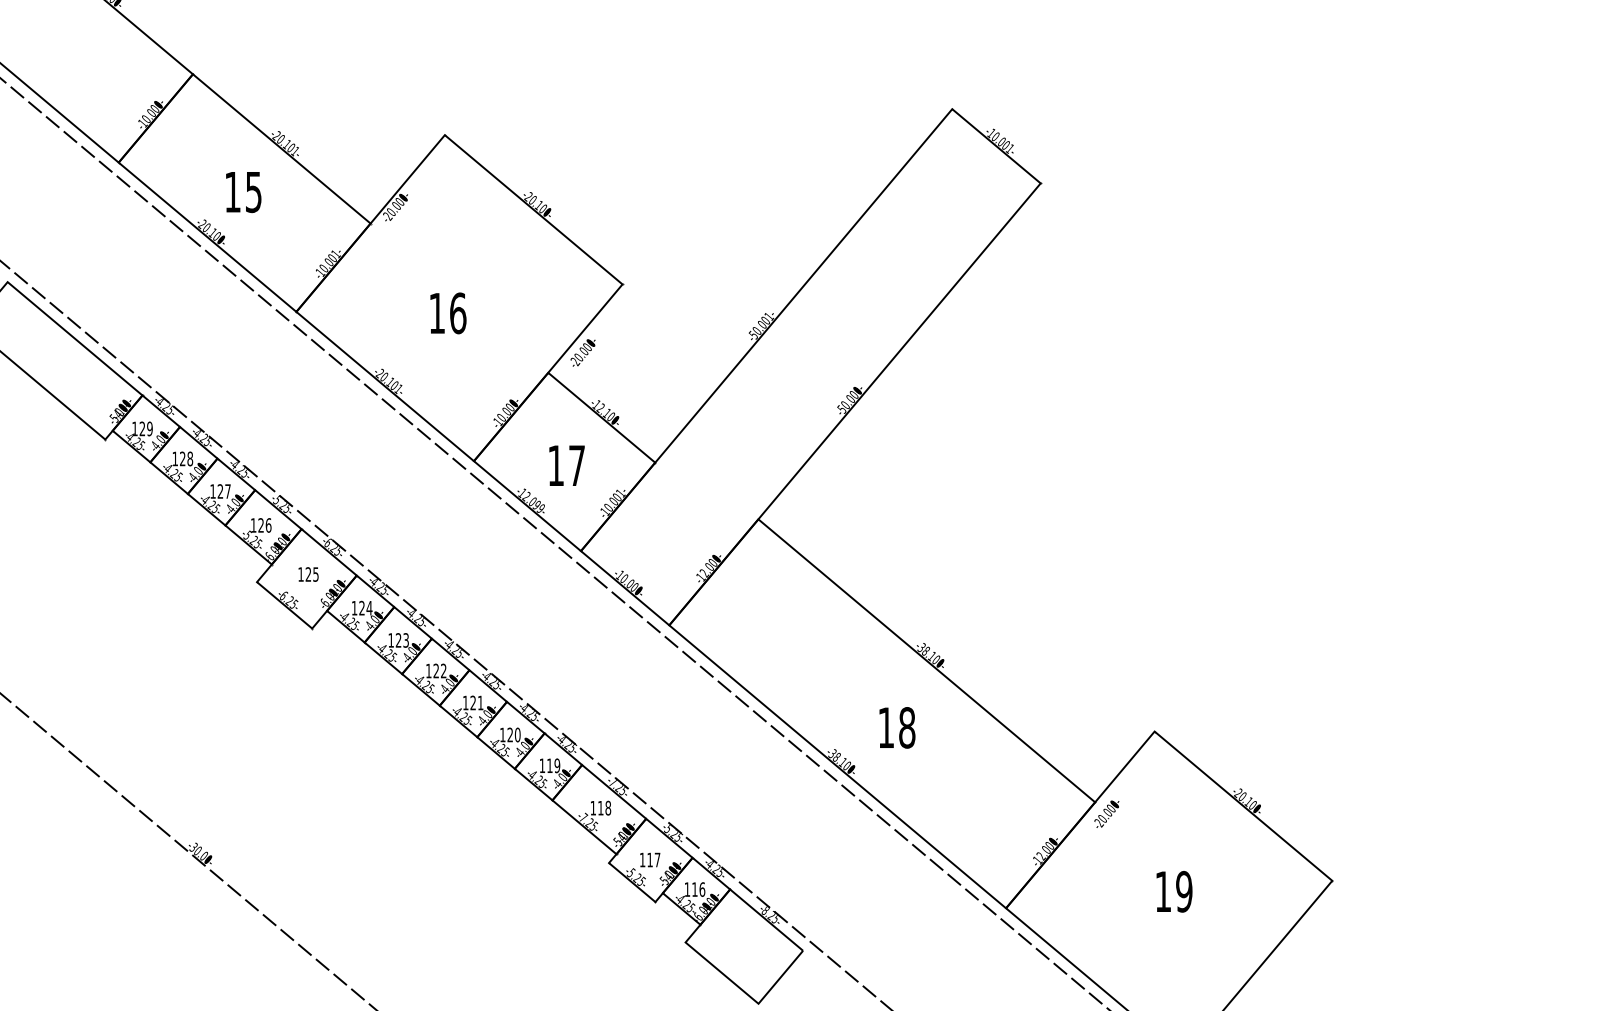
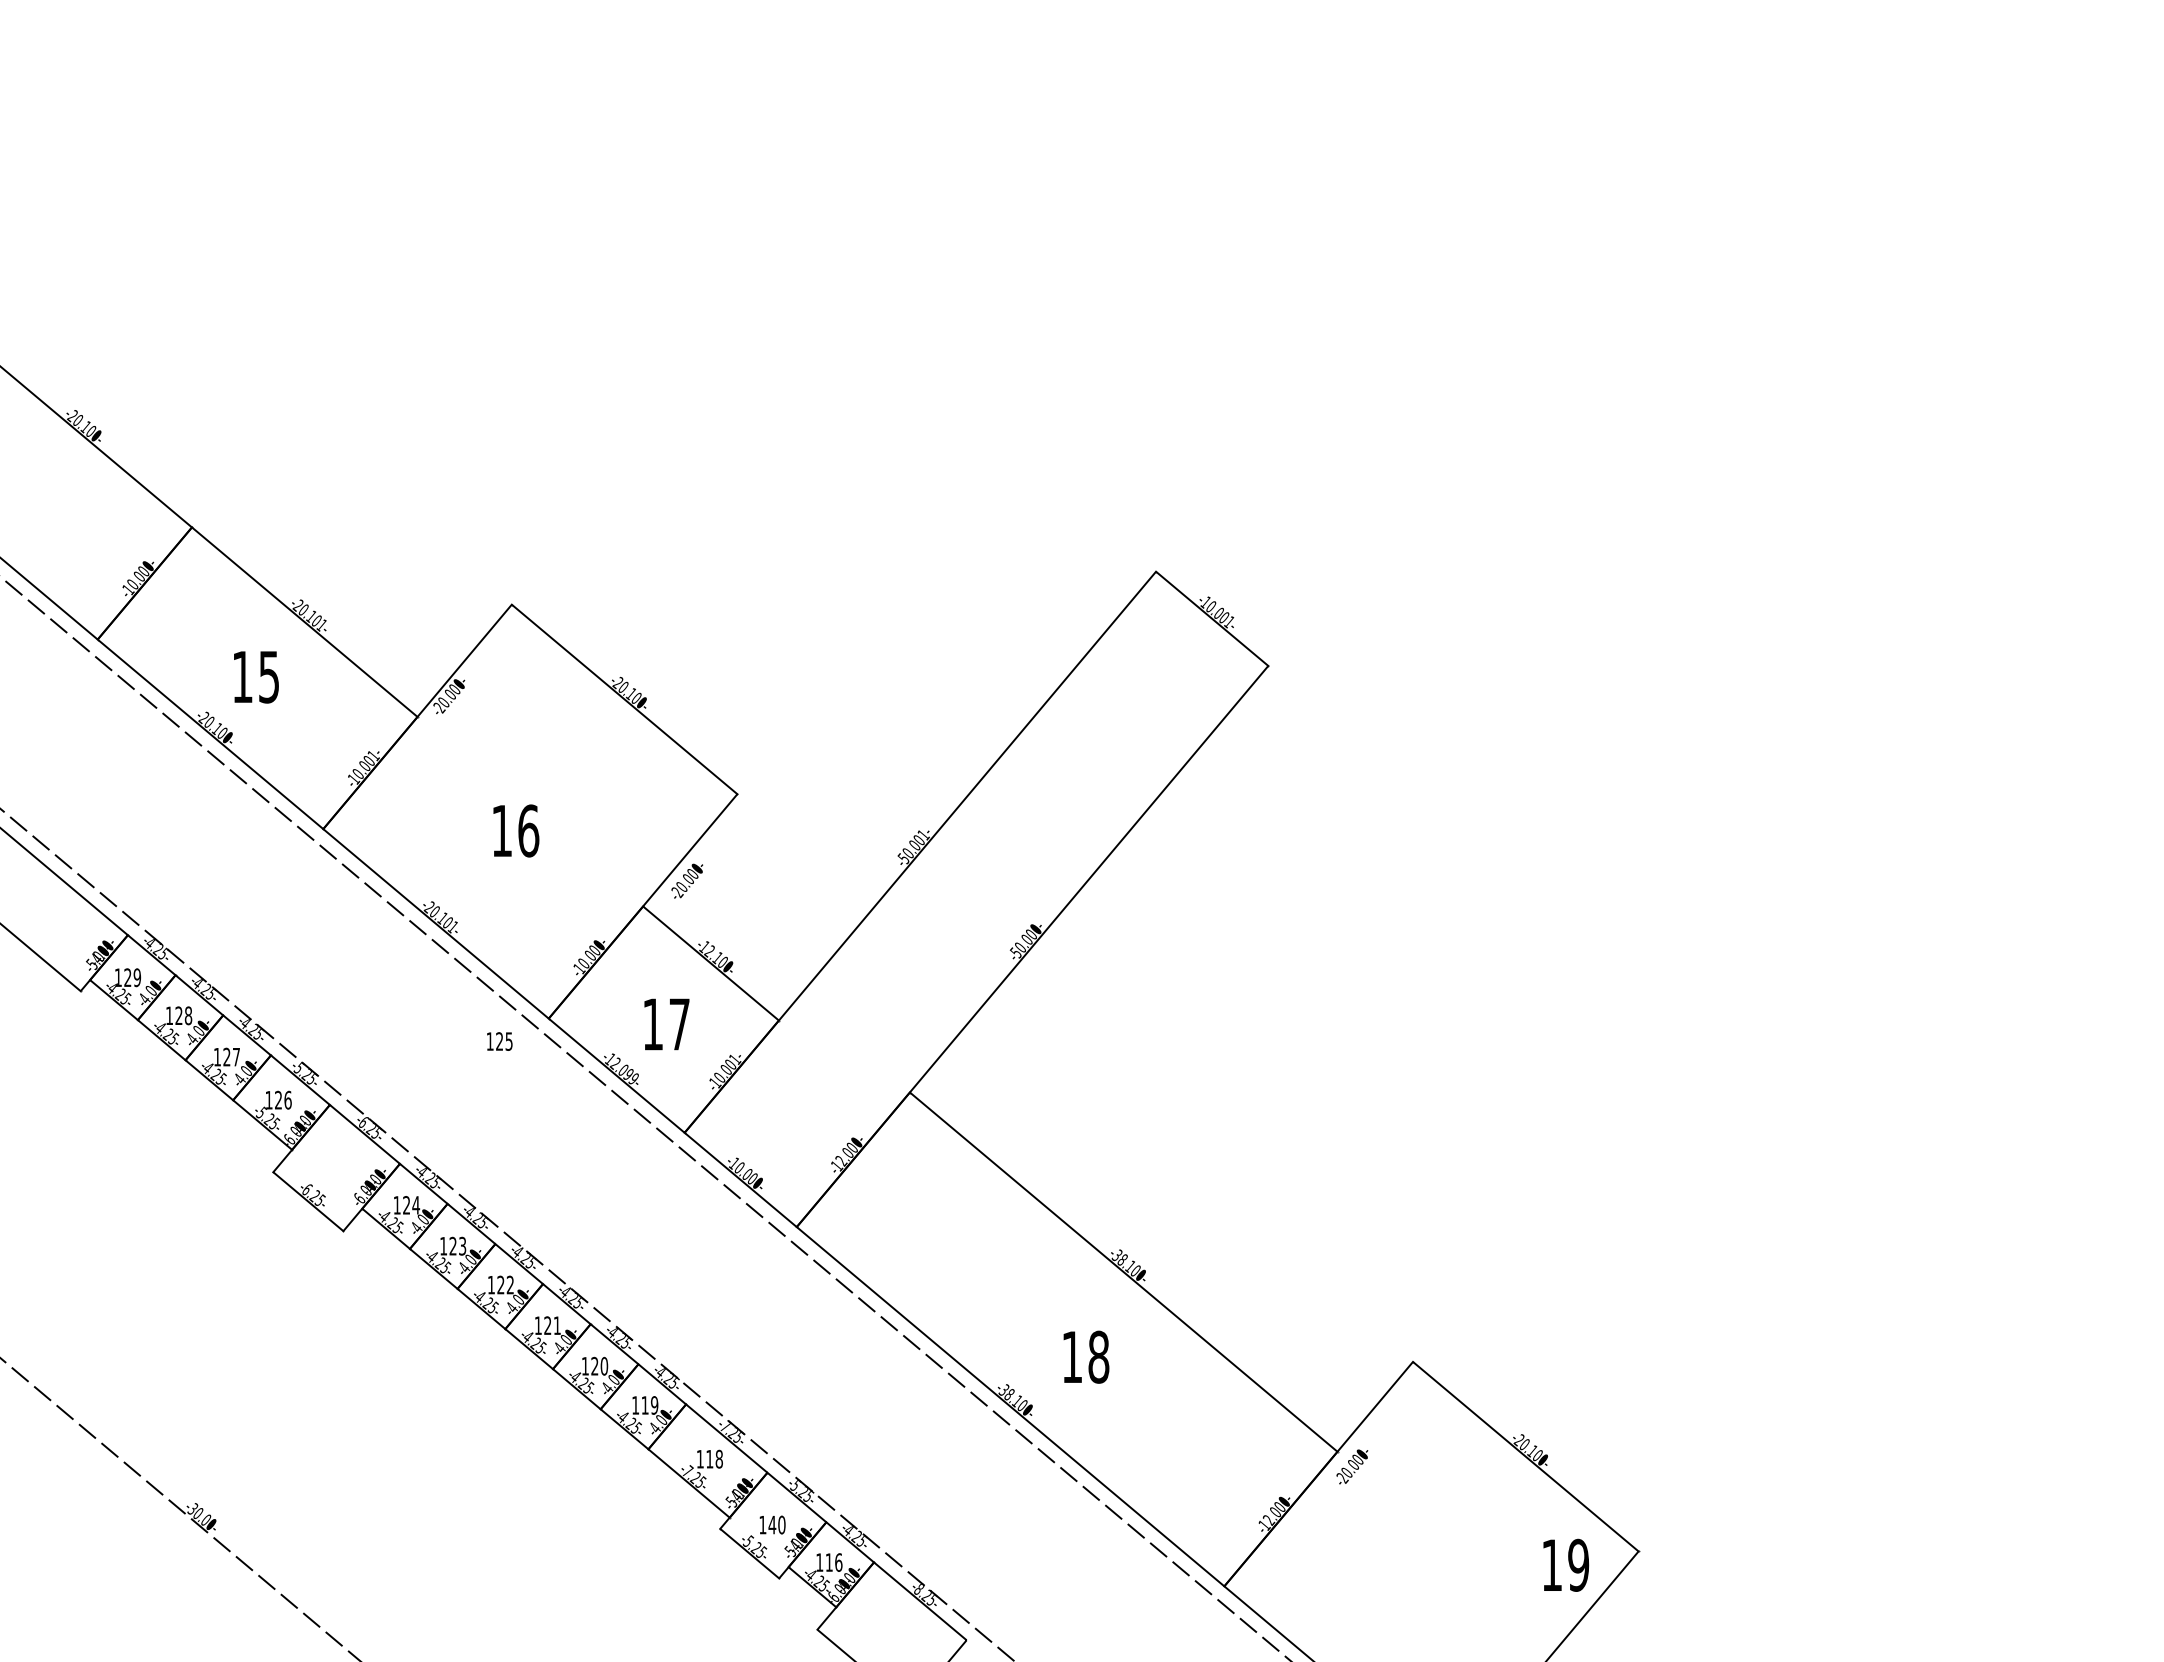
text: (308, 574) -> (499, 1041), moved
text: (653, 859) -> (776, 1524), 117 -> 140
text: (1174, 891) -> (1566, 1564), moved

